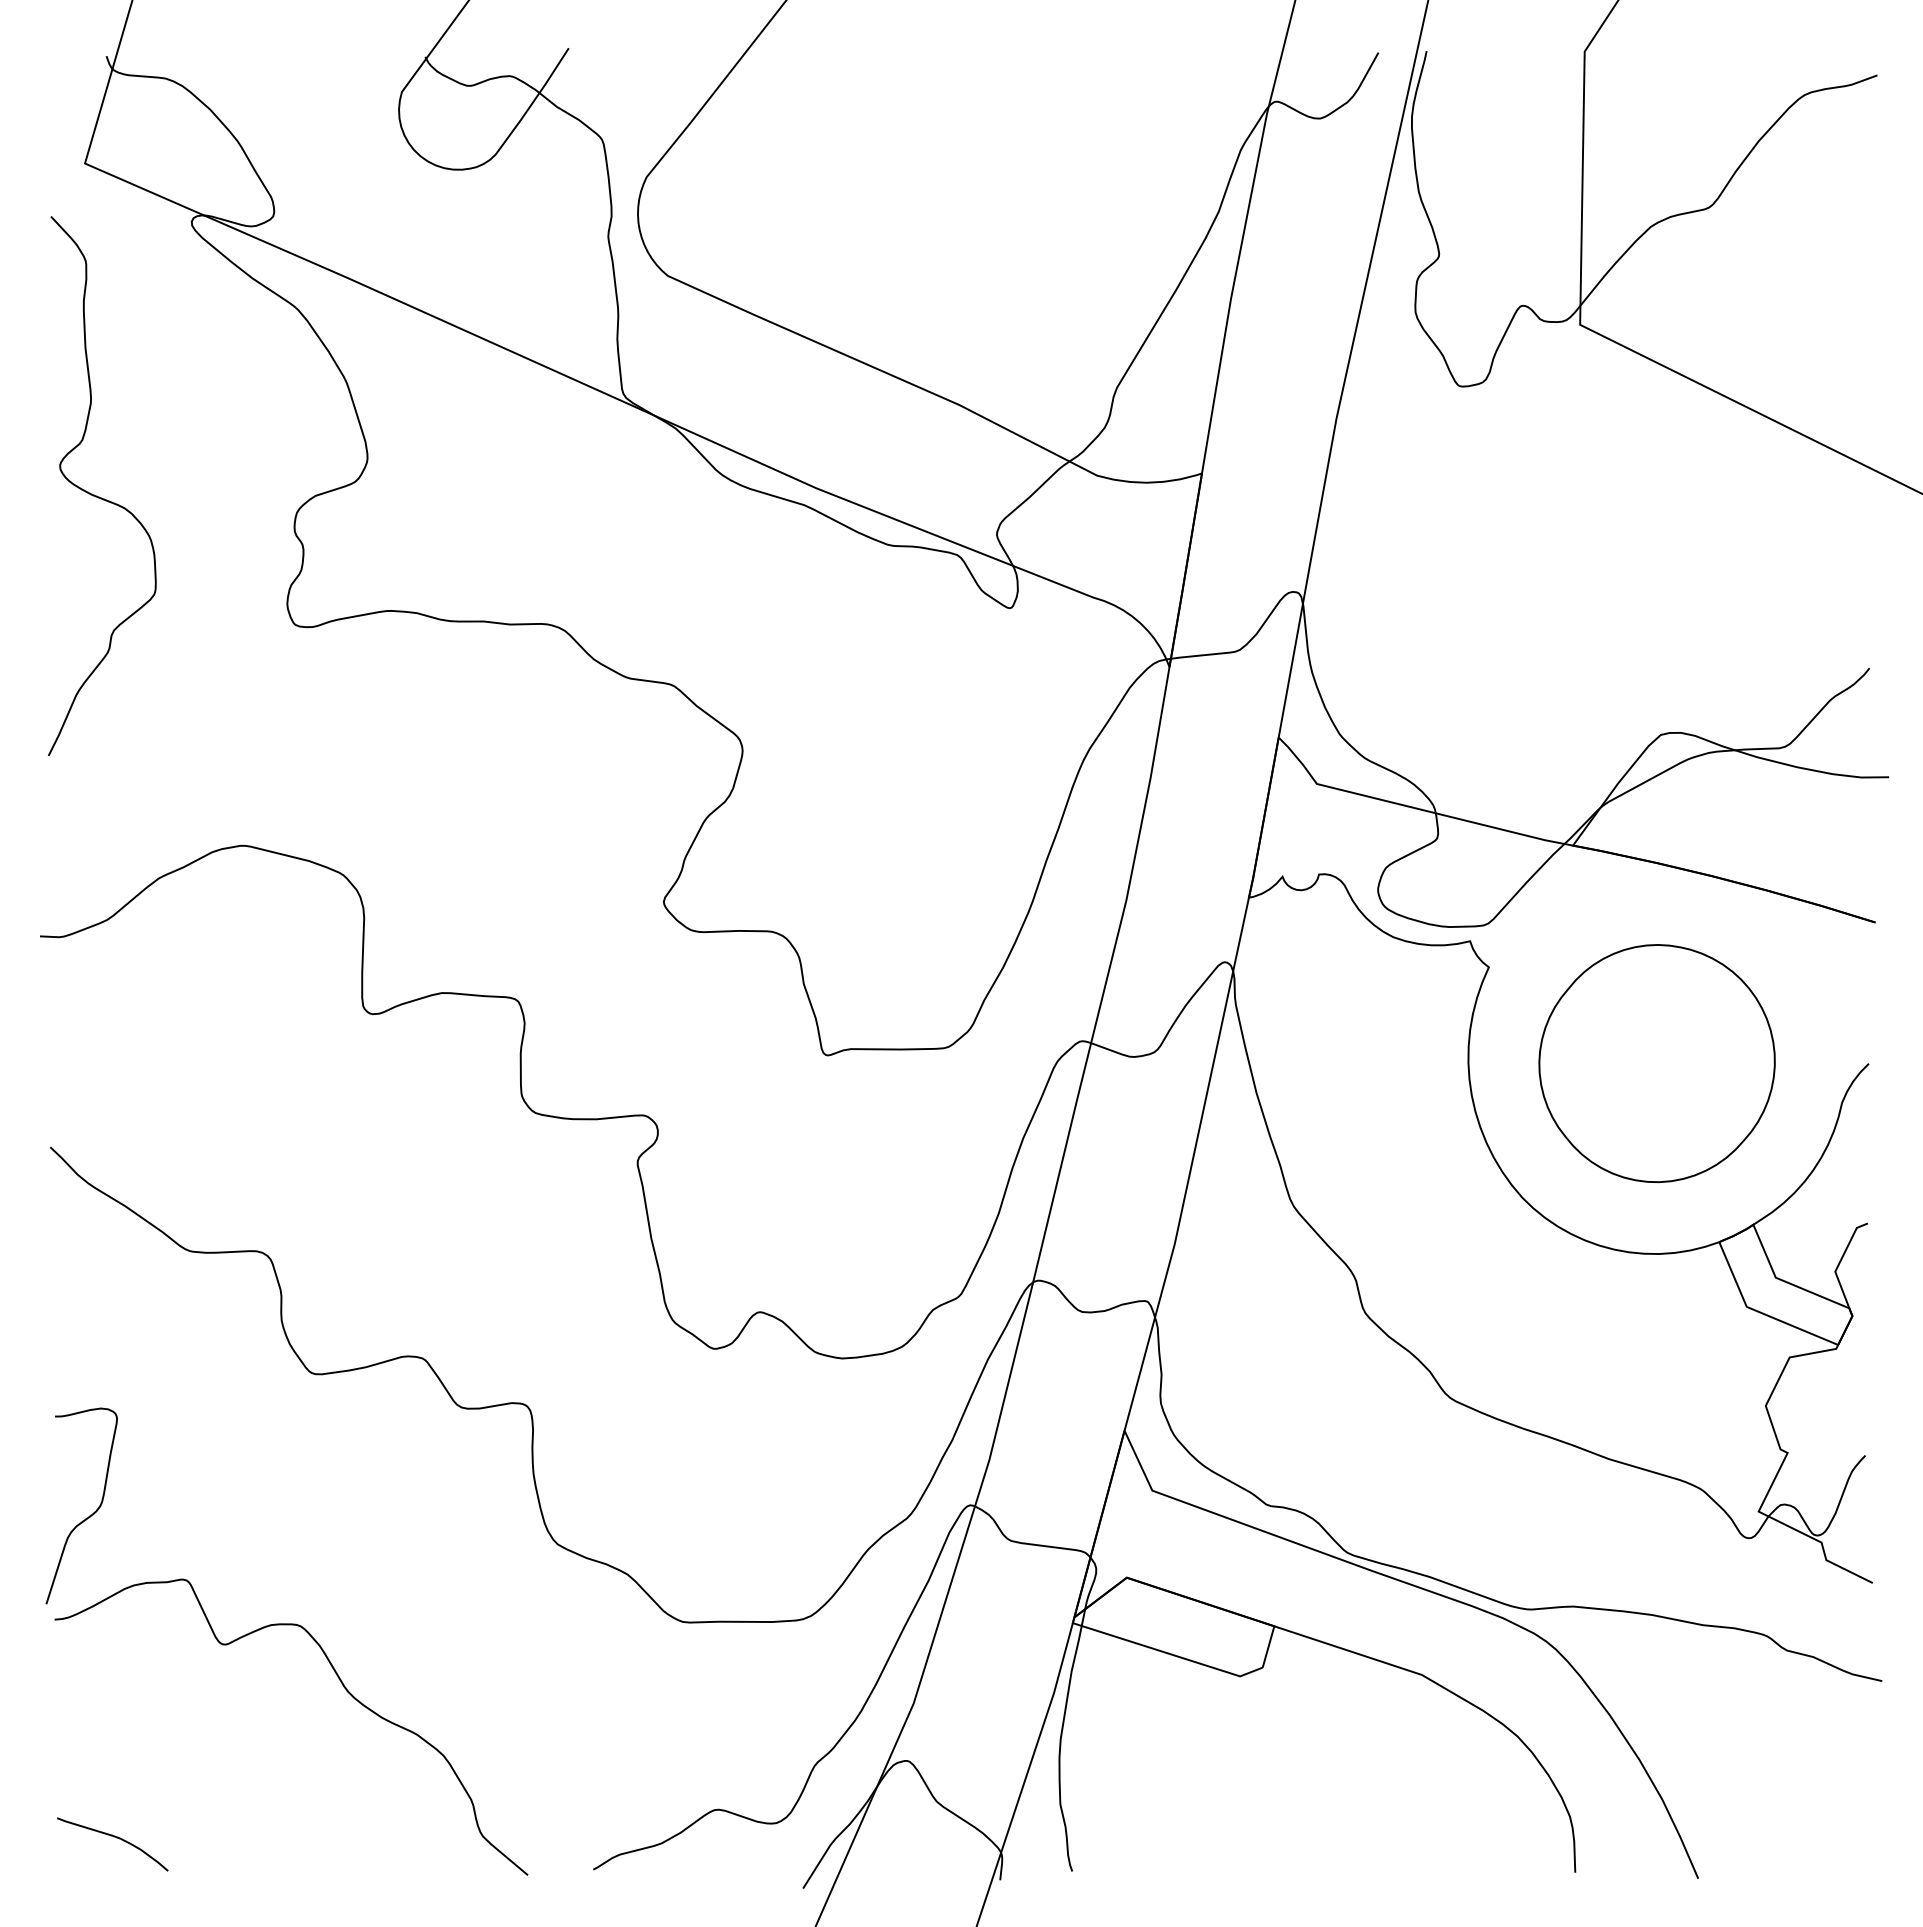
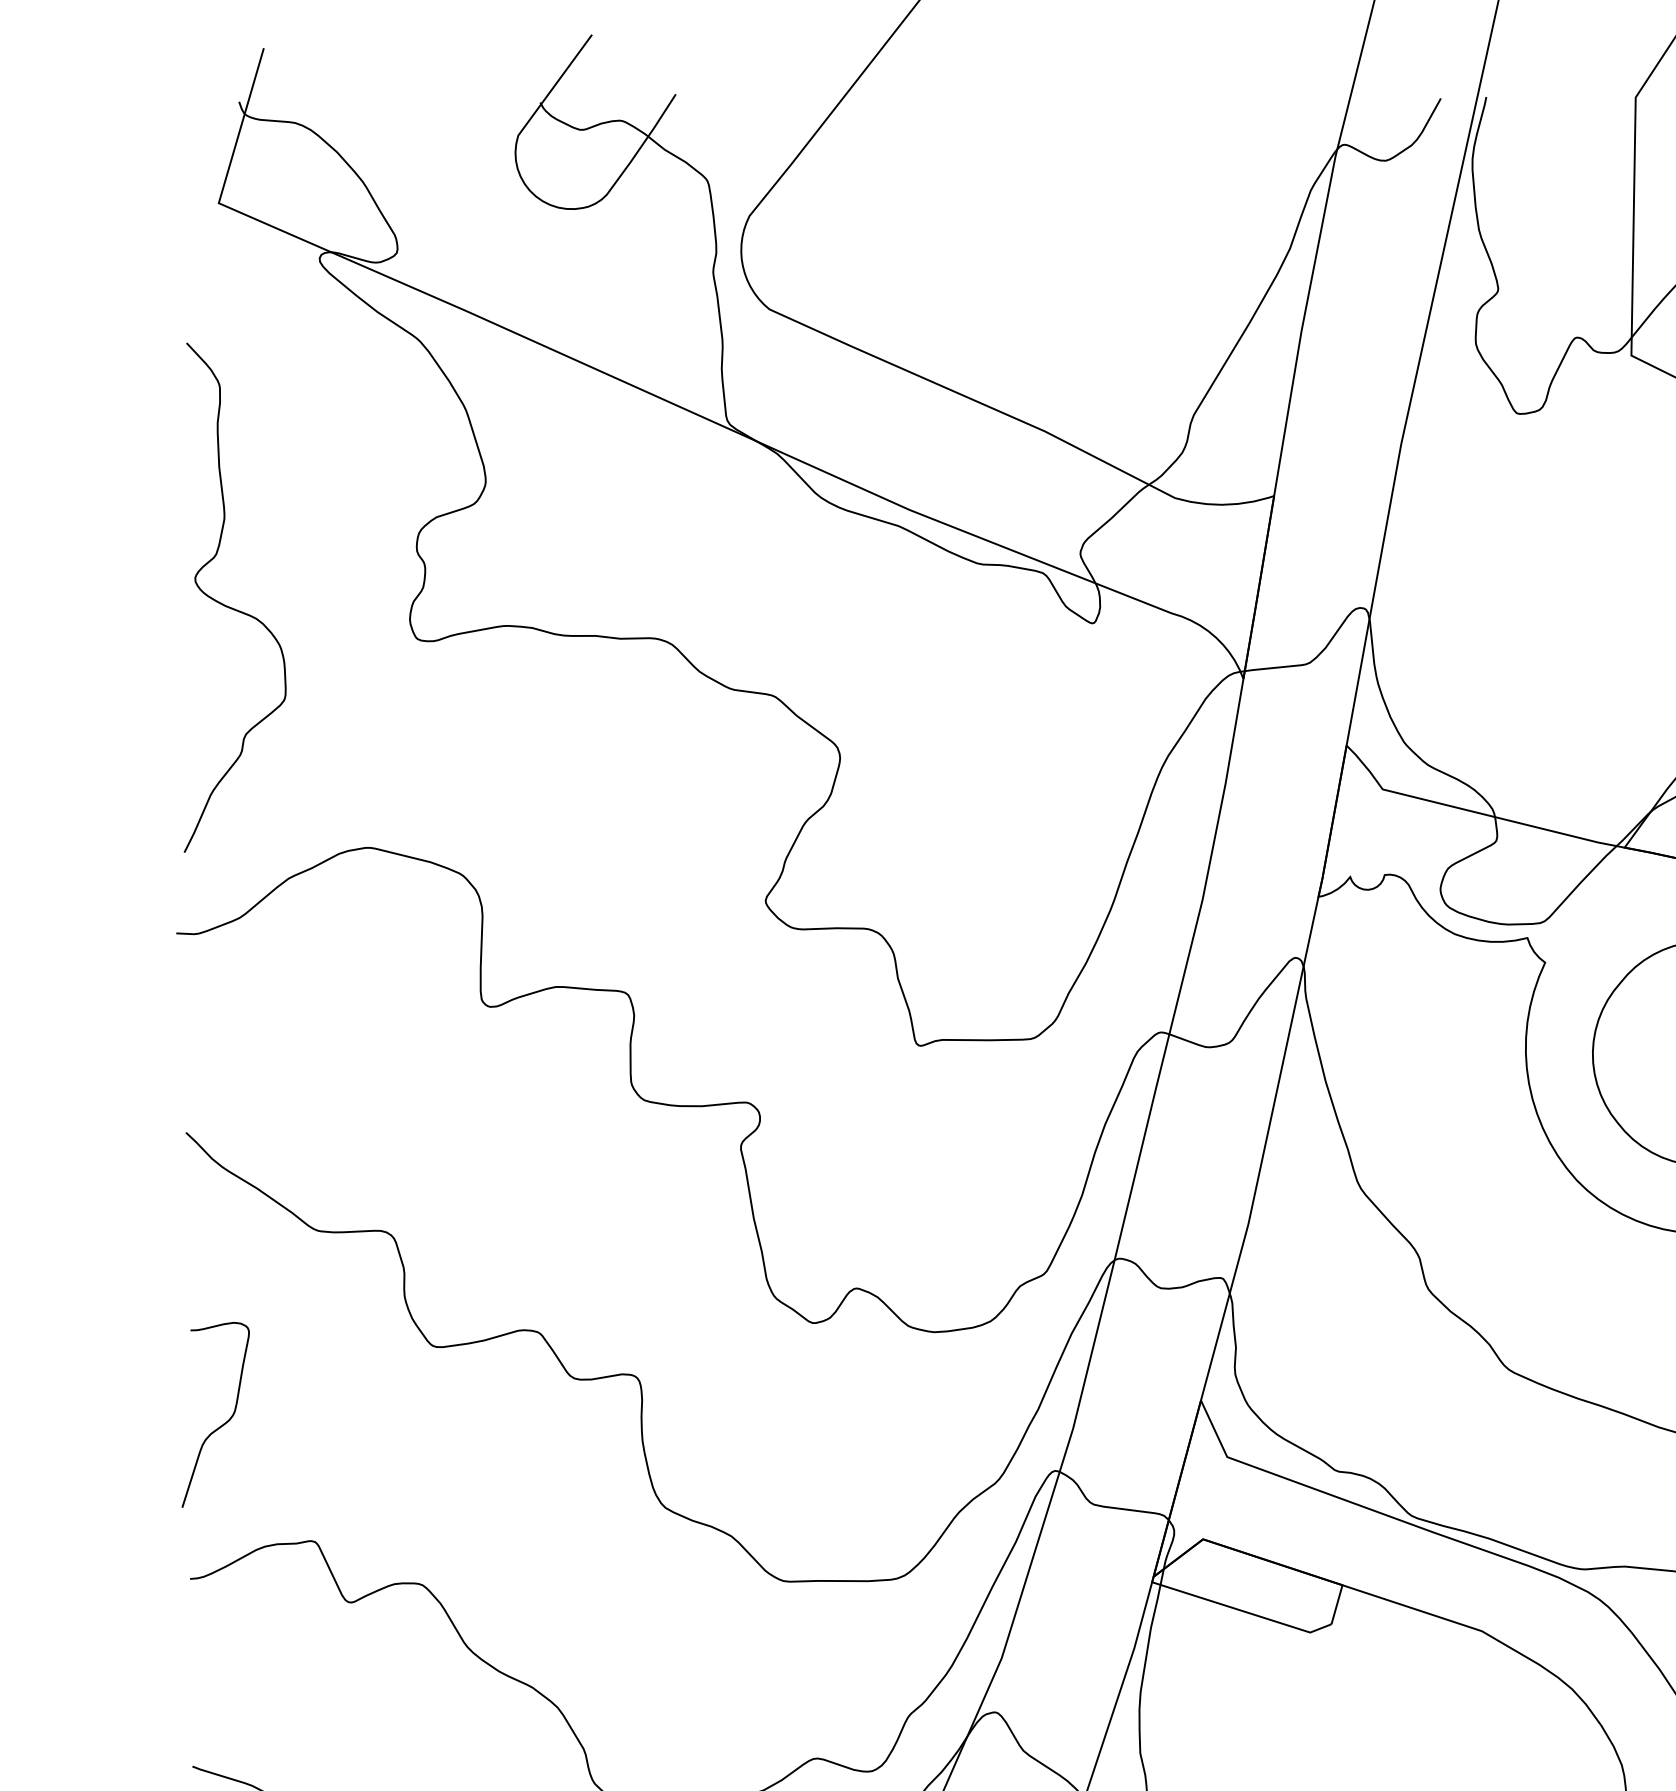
curve: (99, 496) -> (232, 607), moved
curve: (89, 1515) -> (223, 1423), moved

